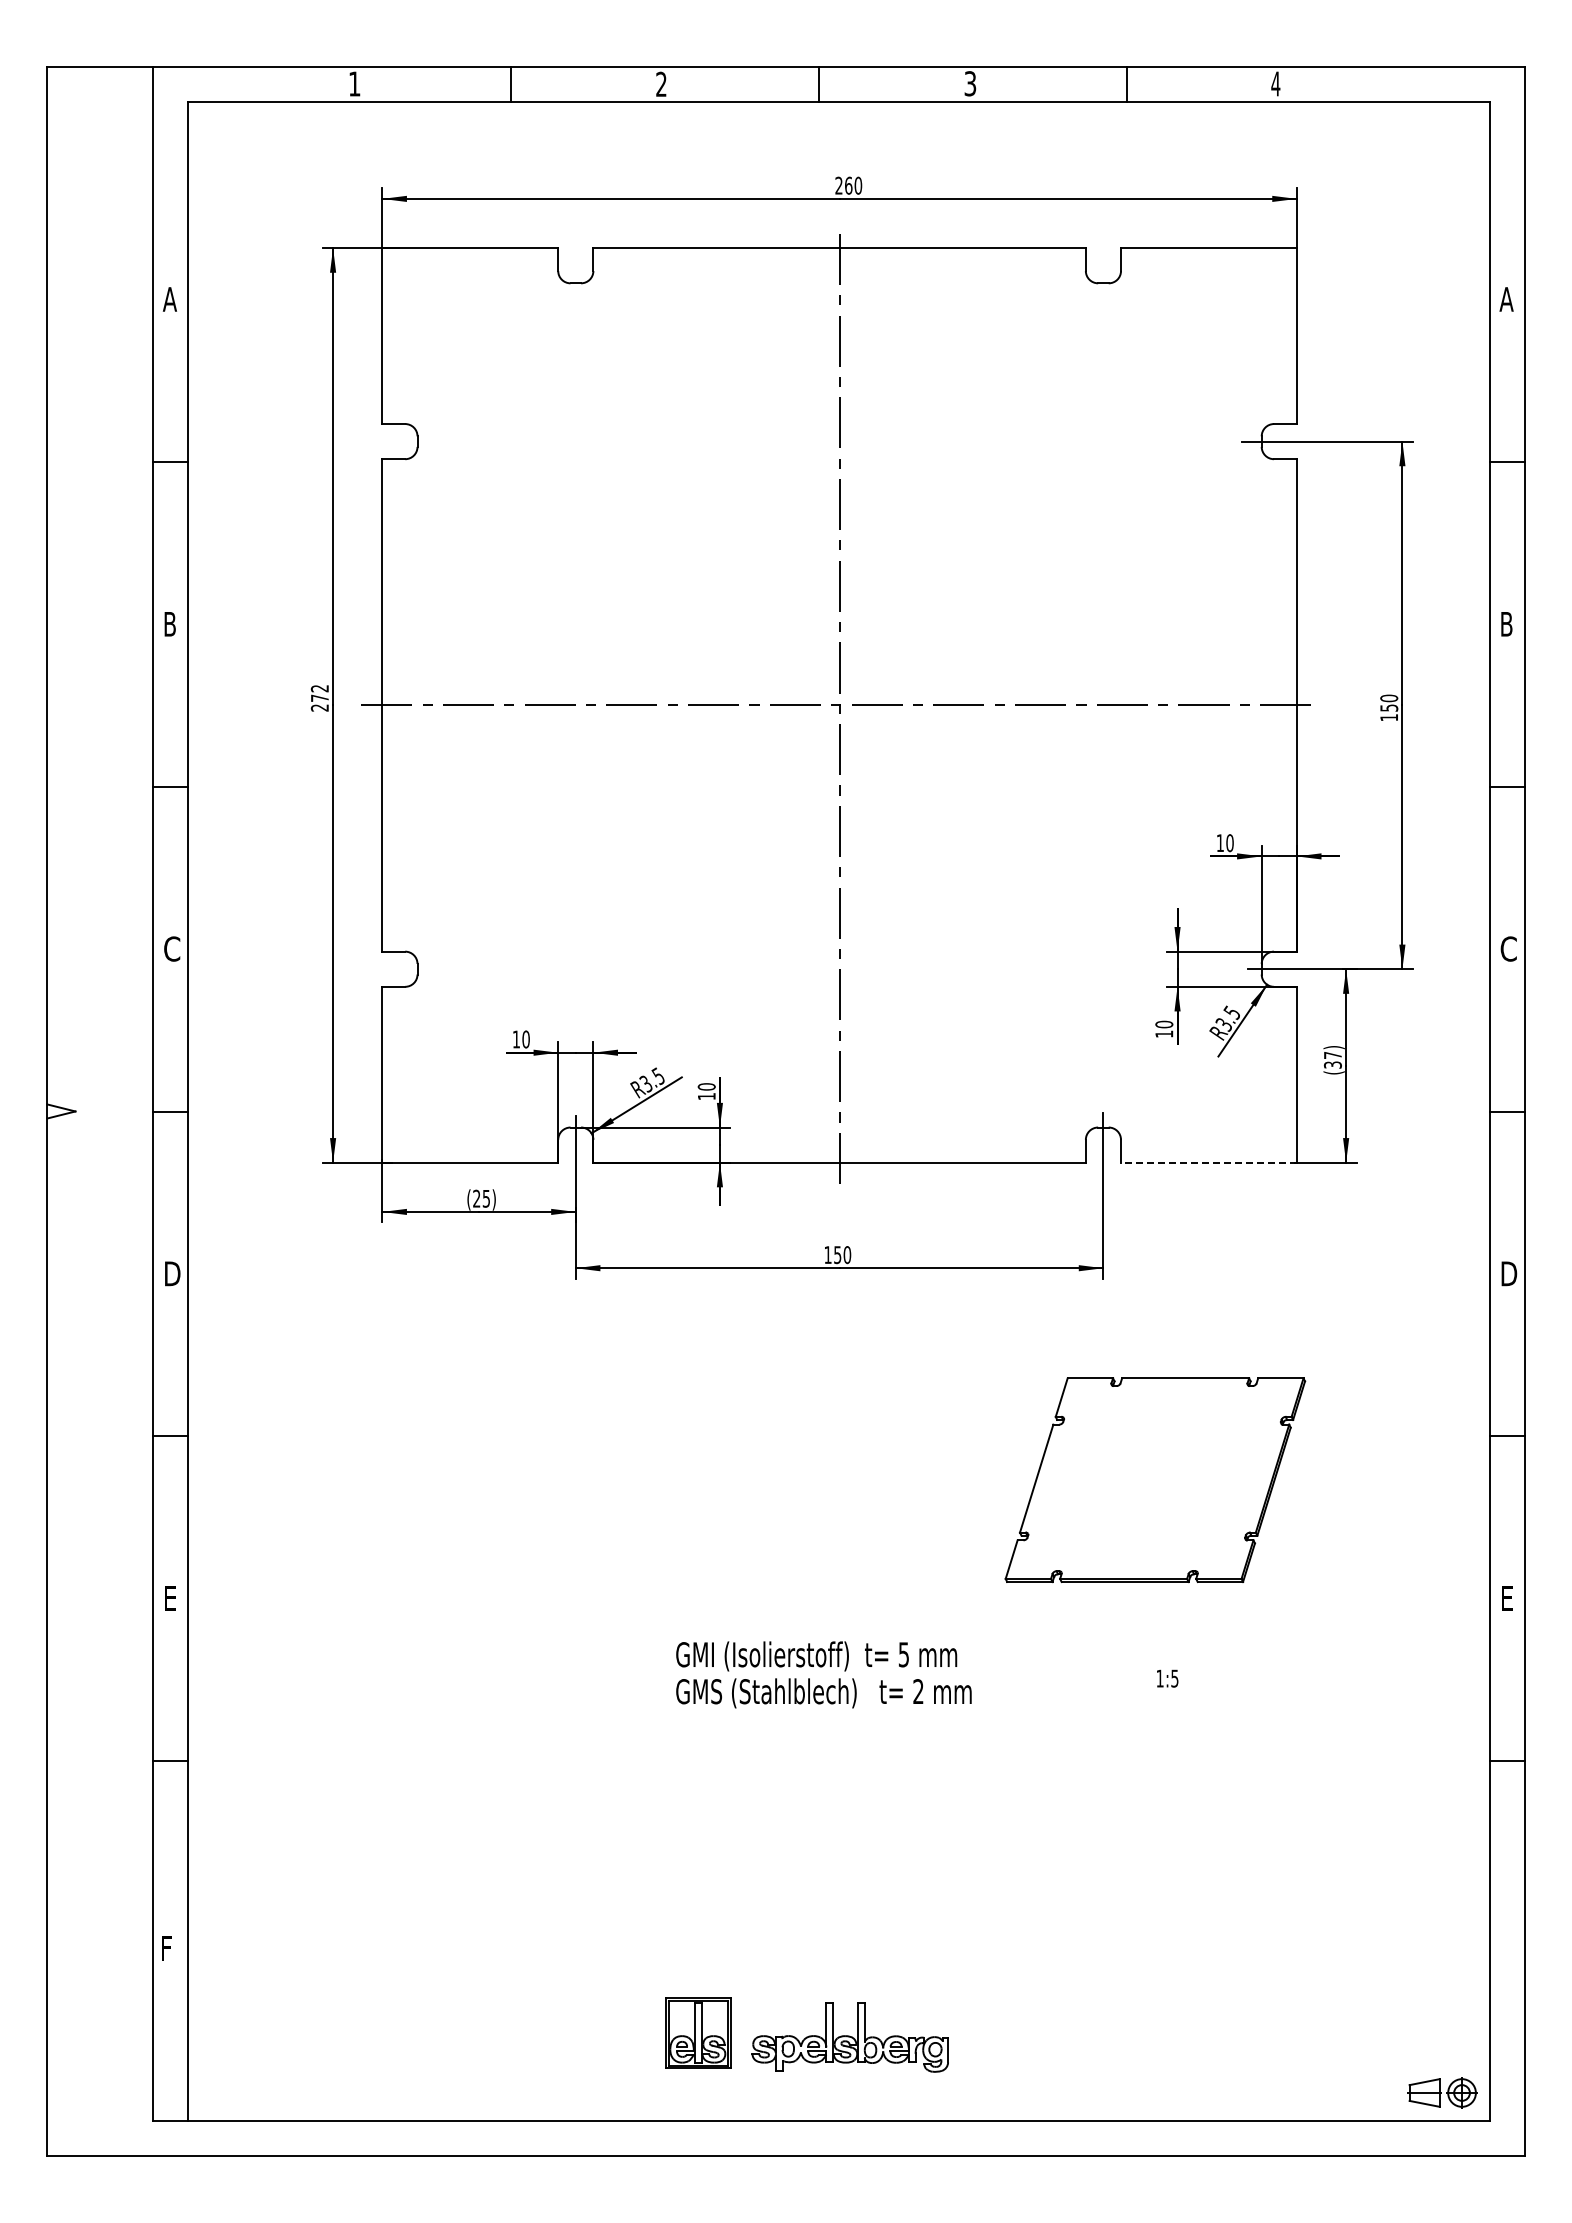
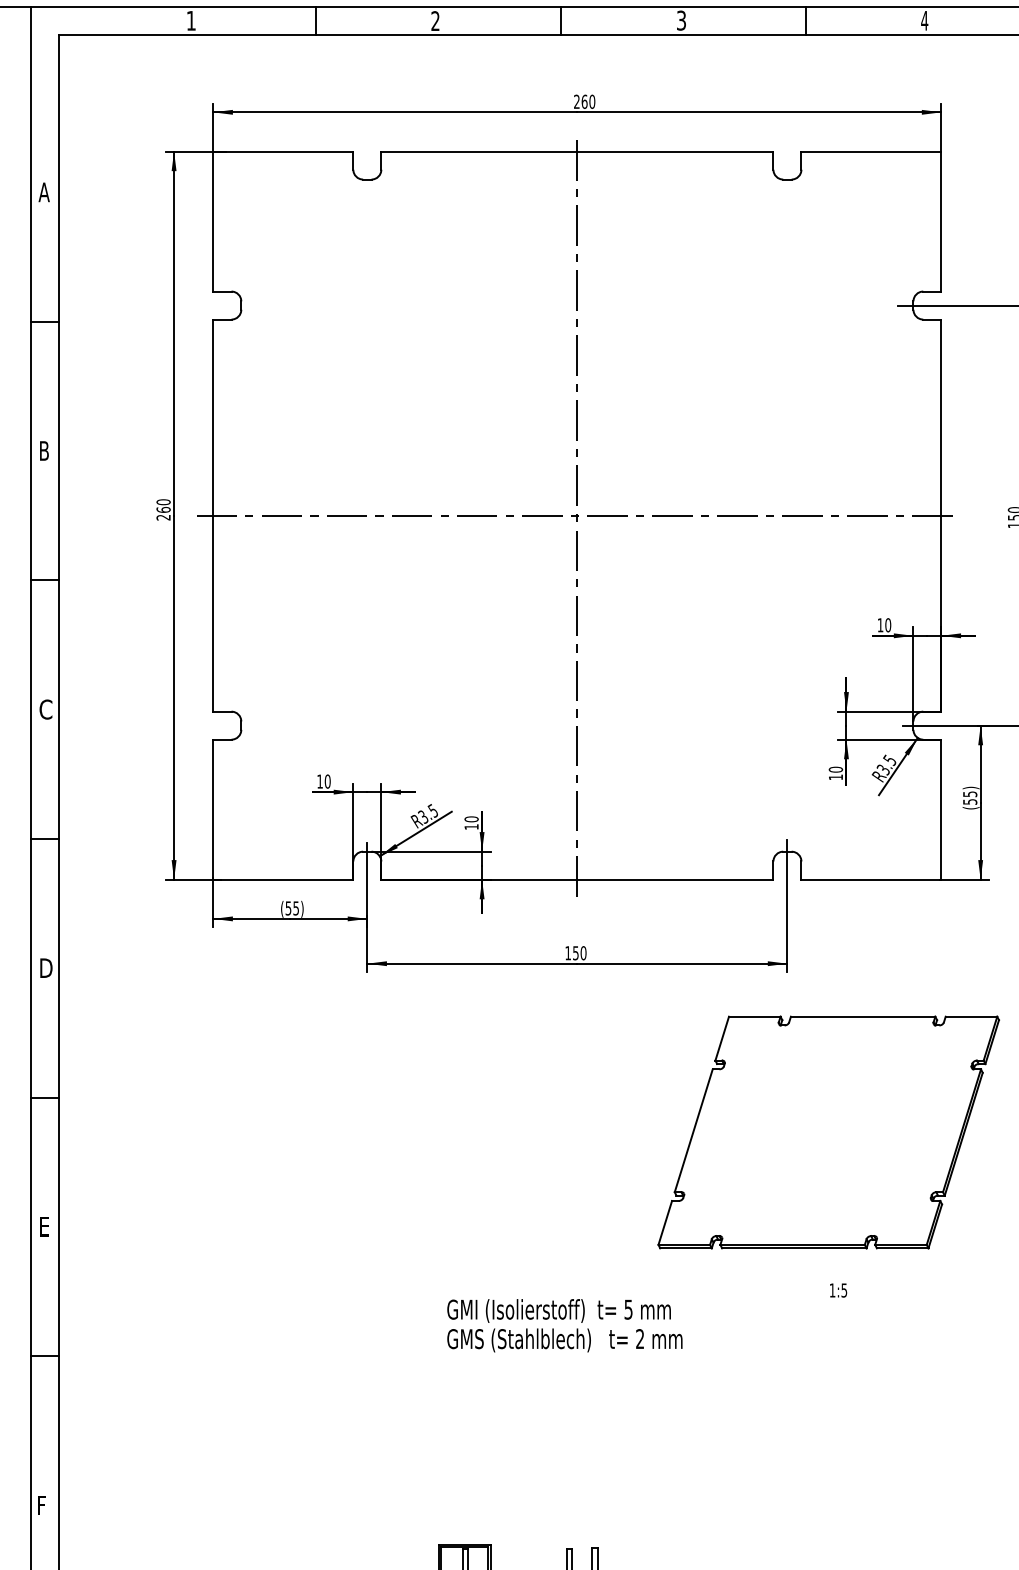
text: (319, 692) -> (163, 505), 272 -> 260
text: (1332, 1060) -> (969, 798), (37) -> (55)
line: (1208, 1162) -> (871, 879), dashed -> solid
text: (476, 1198) -> (288, 908), (25) -> (55)
part: (1155, 1479) -> (828, 1131), size x1.43
text: (823, 1674) -> (564, 1325), moved

